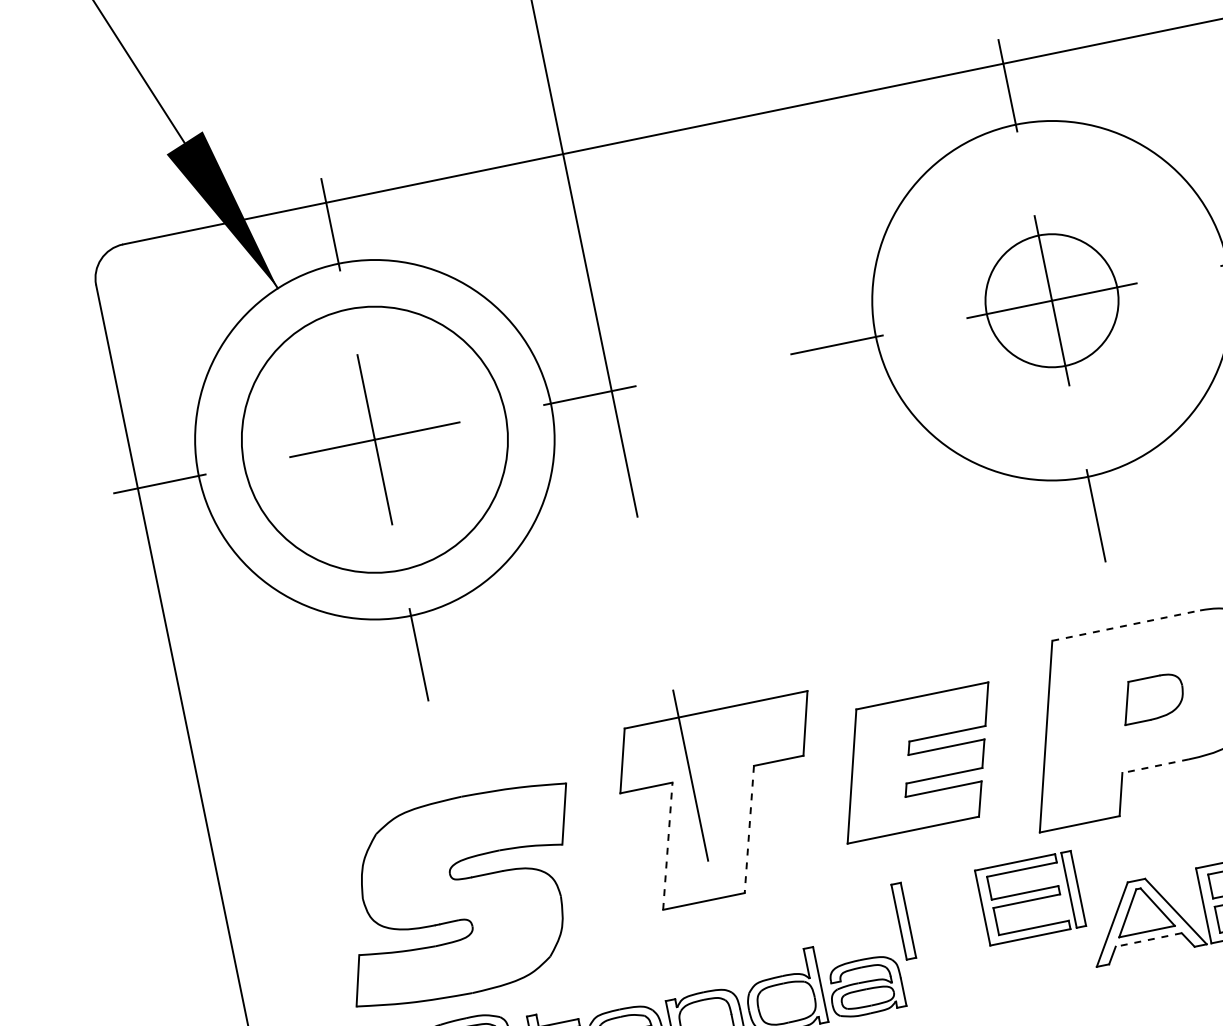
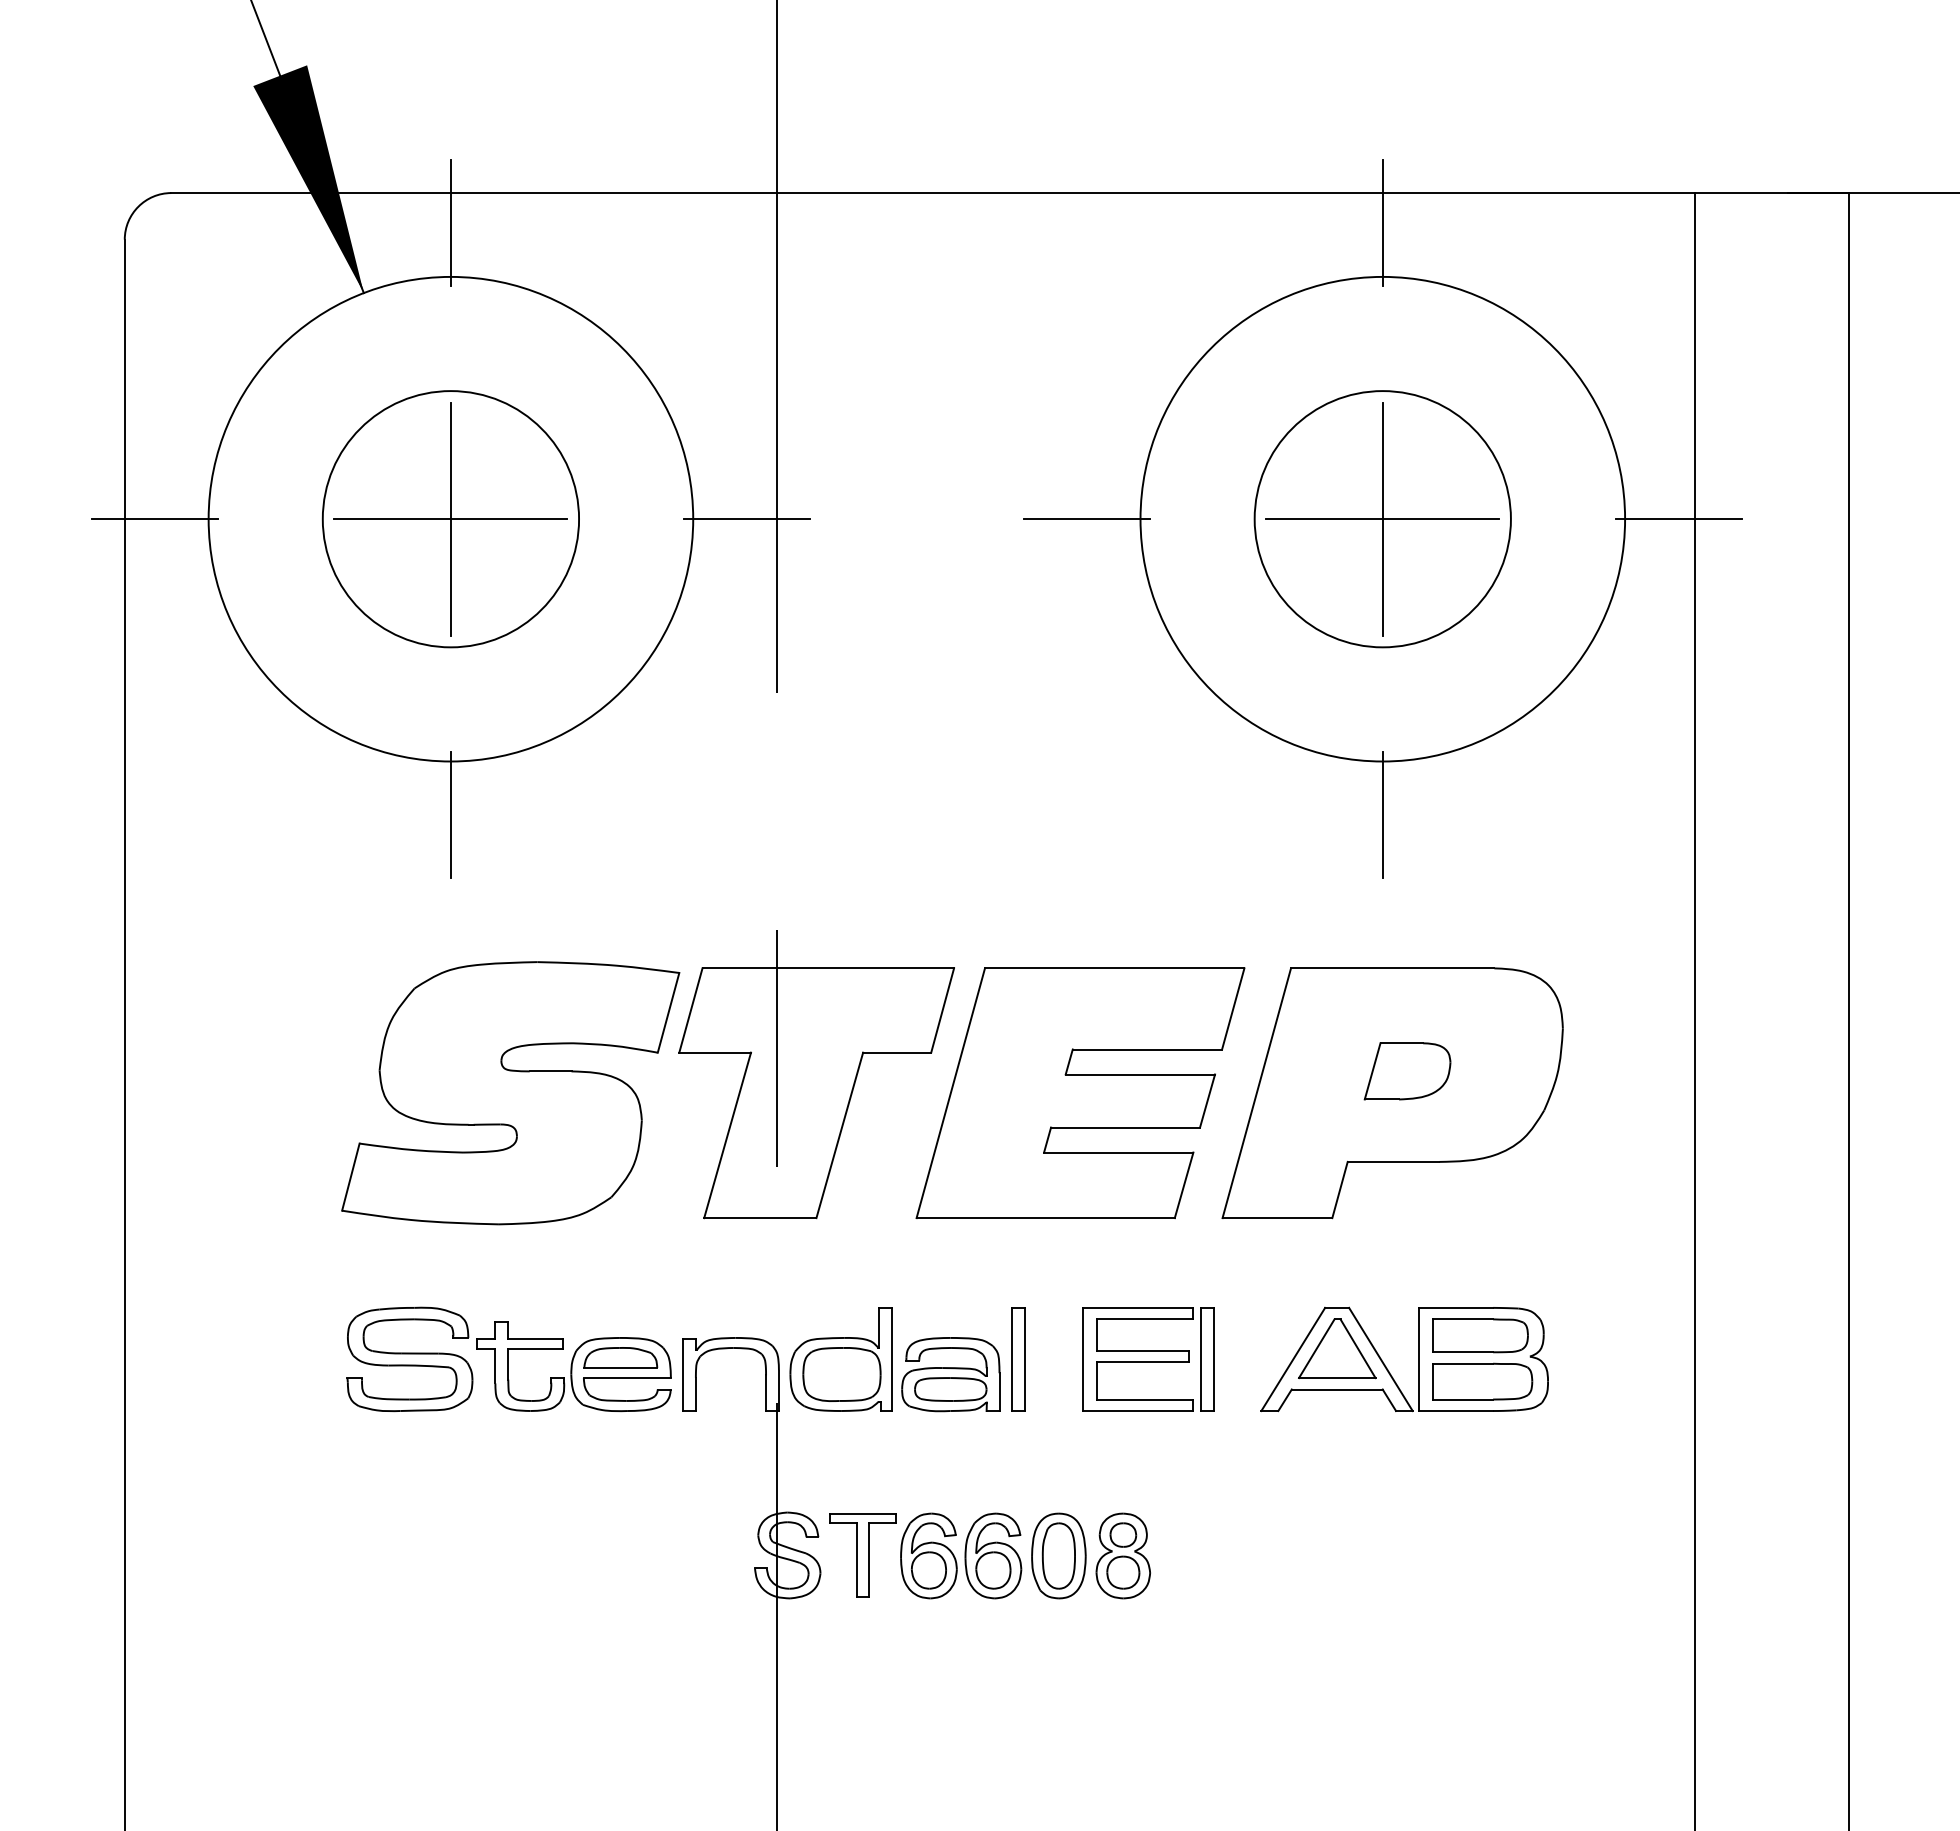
circle: (1051, 301) -> (1382, 519), size x1.43
circle: (374, 440) -> (450, 519), size x0.71
line: (1126, 625) -> (1392, 968), dashed -> solid
part: (918, 763) -> (1080, 1093), size x1.43
line: (1155, 765) -> (1393, 1161), dashed -> solid
line: (749, 829) -> (839, 1135), dashed -> solid
line: (667, 846) -> (727, 1135), dashed -> solid
part: (461, 896) -> (510, 1093), moved
part: (1030, 898) -> (1148, 1359), moved
part: (903, 921) -> (1018, 1359), moved
line: (1148, 940) -> (1336, 1389), dashed -> solid

